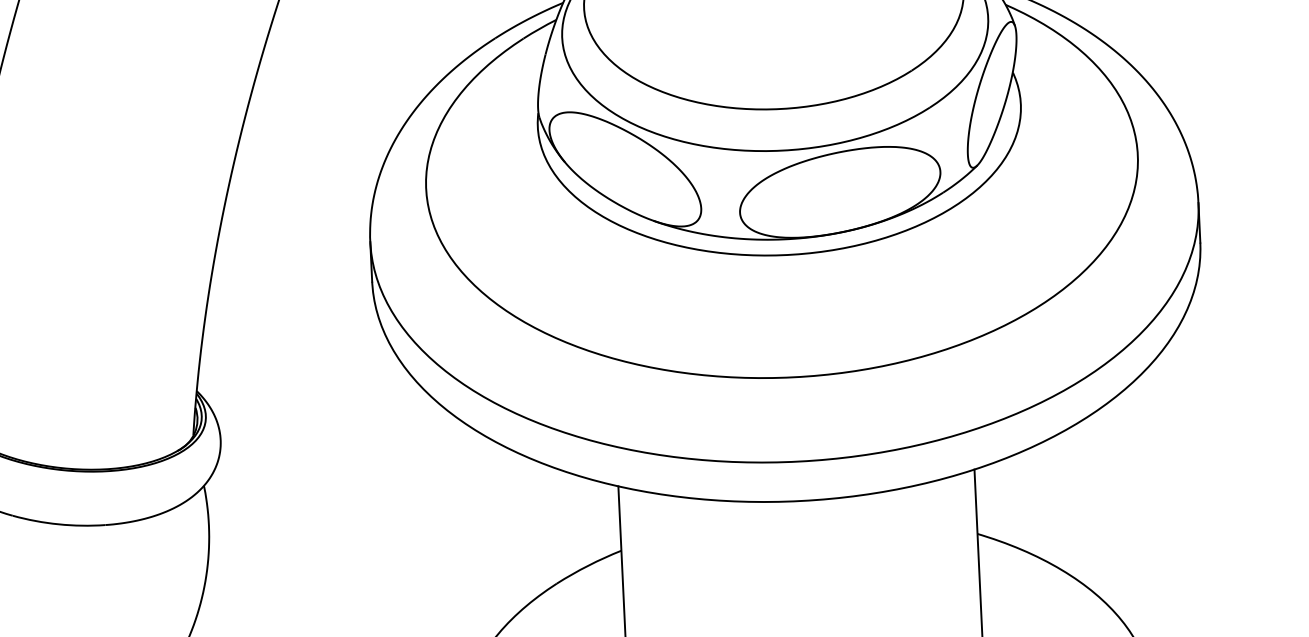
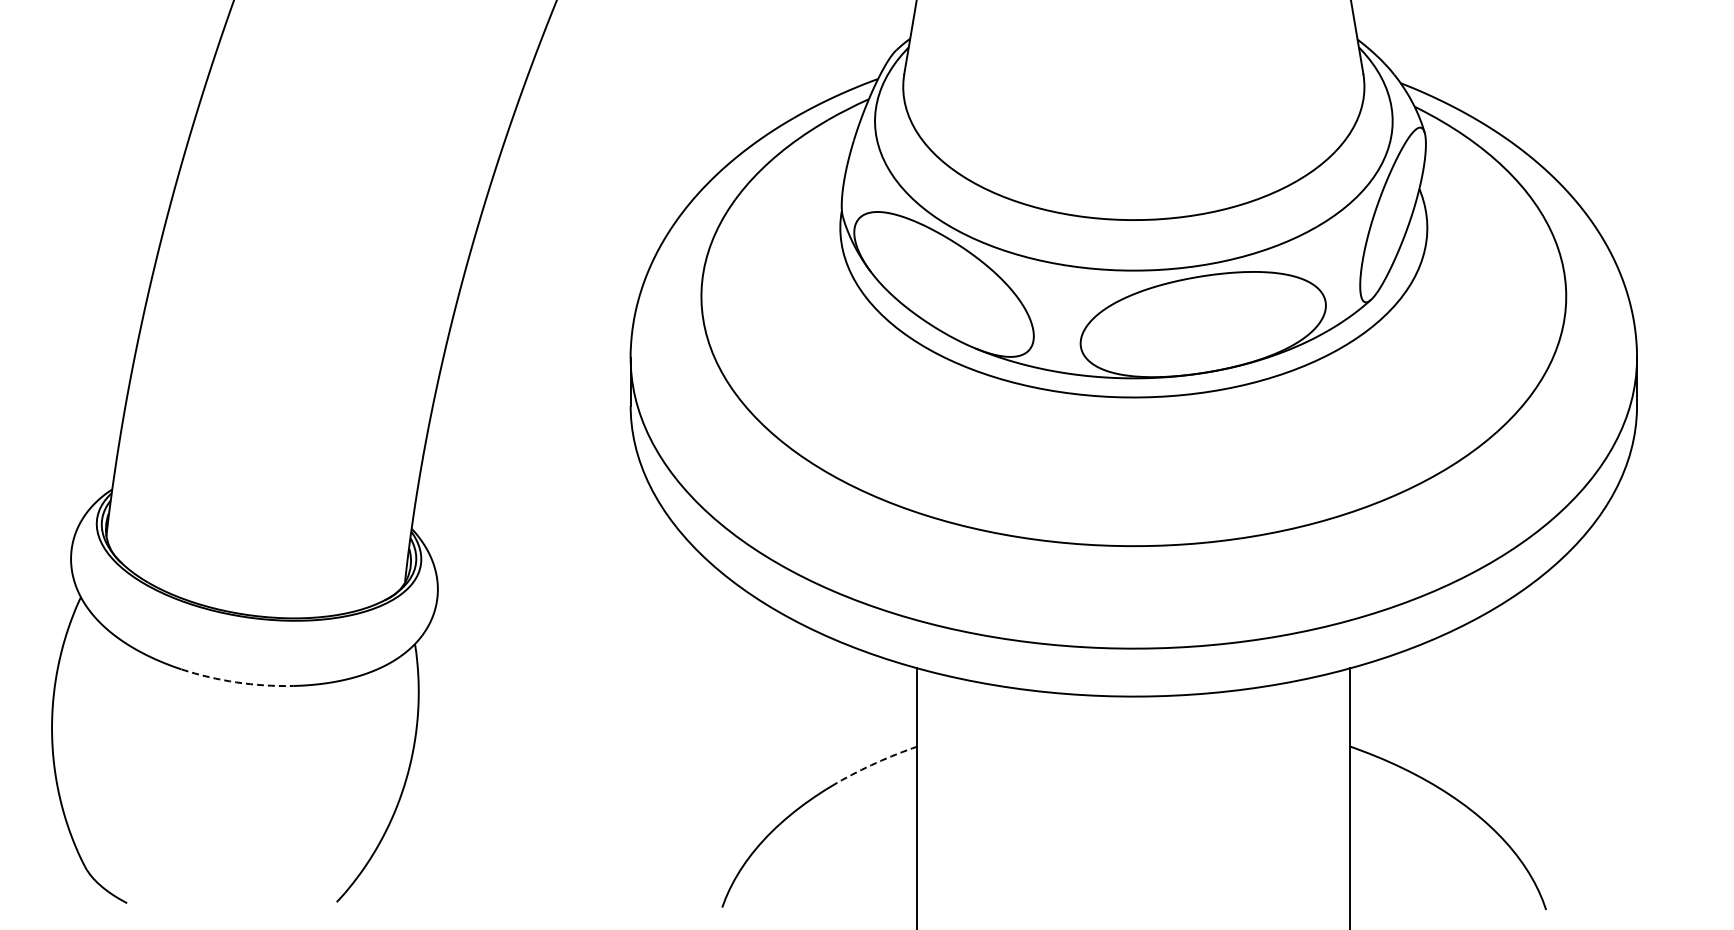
arc: (58, 524) -> (236, 682), solid -> dashed
arc: (588, 565) -> (876, 762), solid -> dashed

